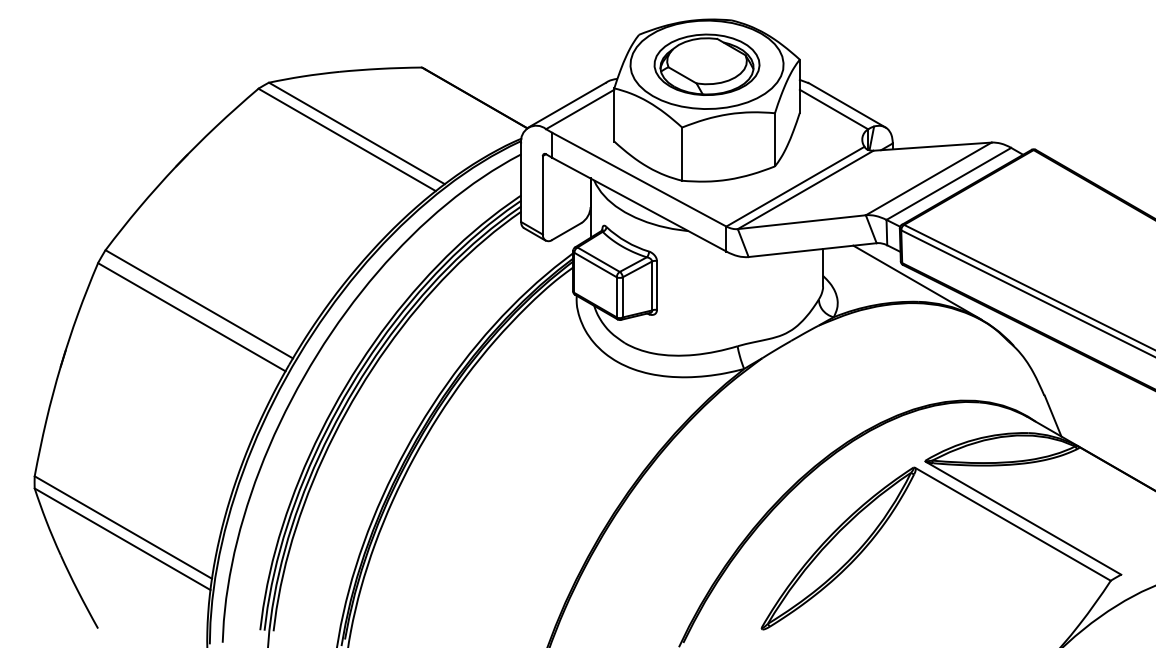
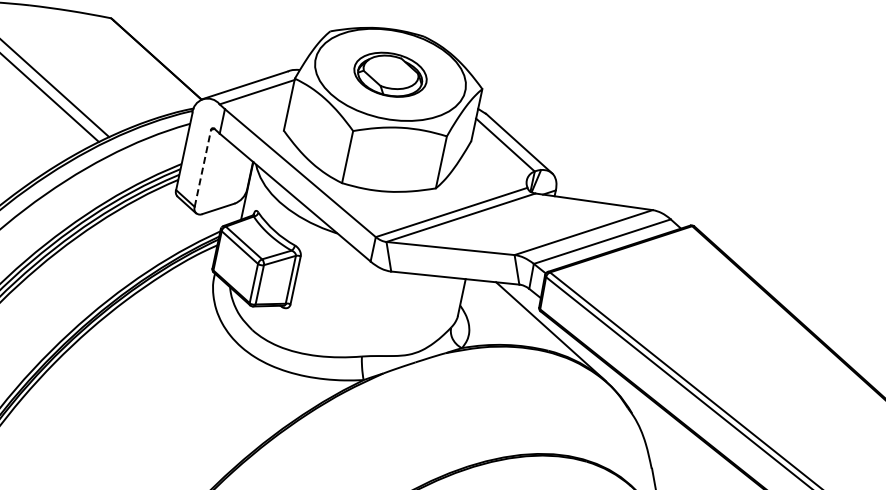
part: (706, 64) -> (390, 74), size x0.7
line: (542, 194) -> (202, 167), solid -> dashed

